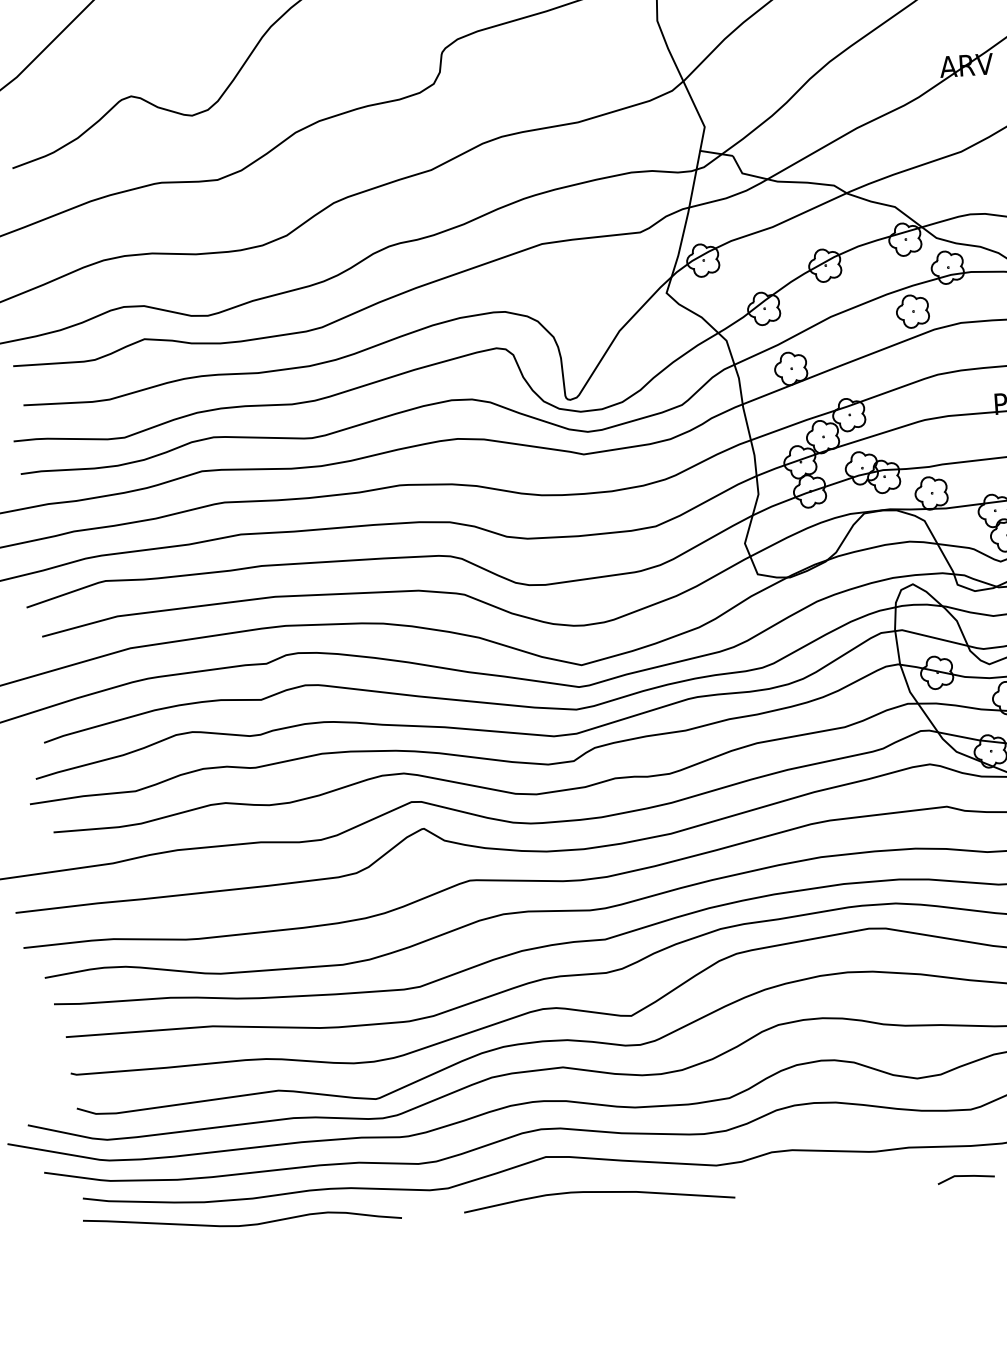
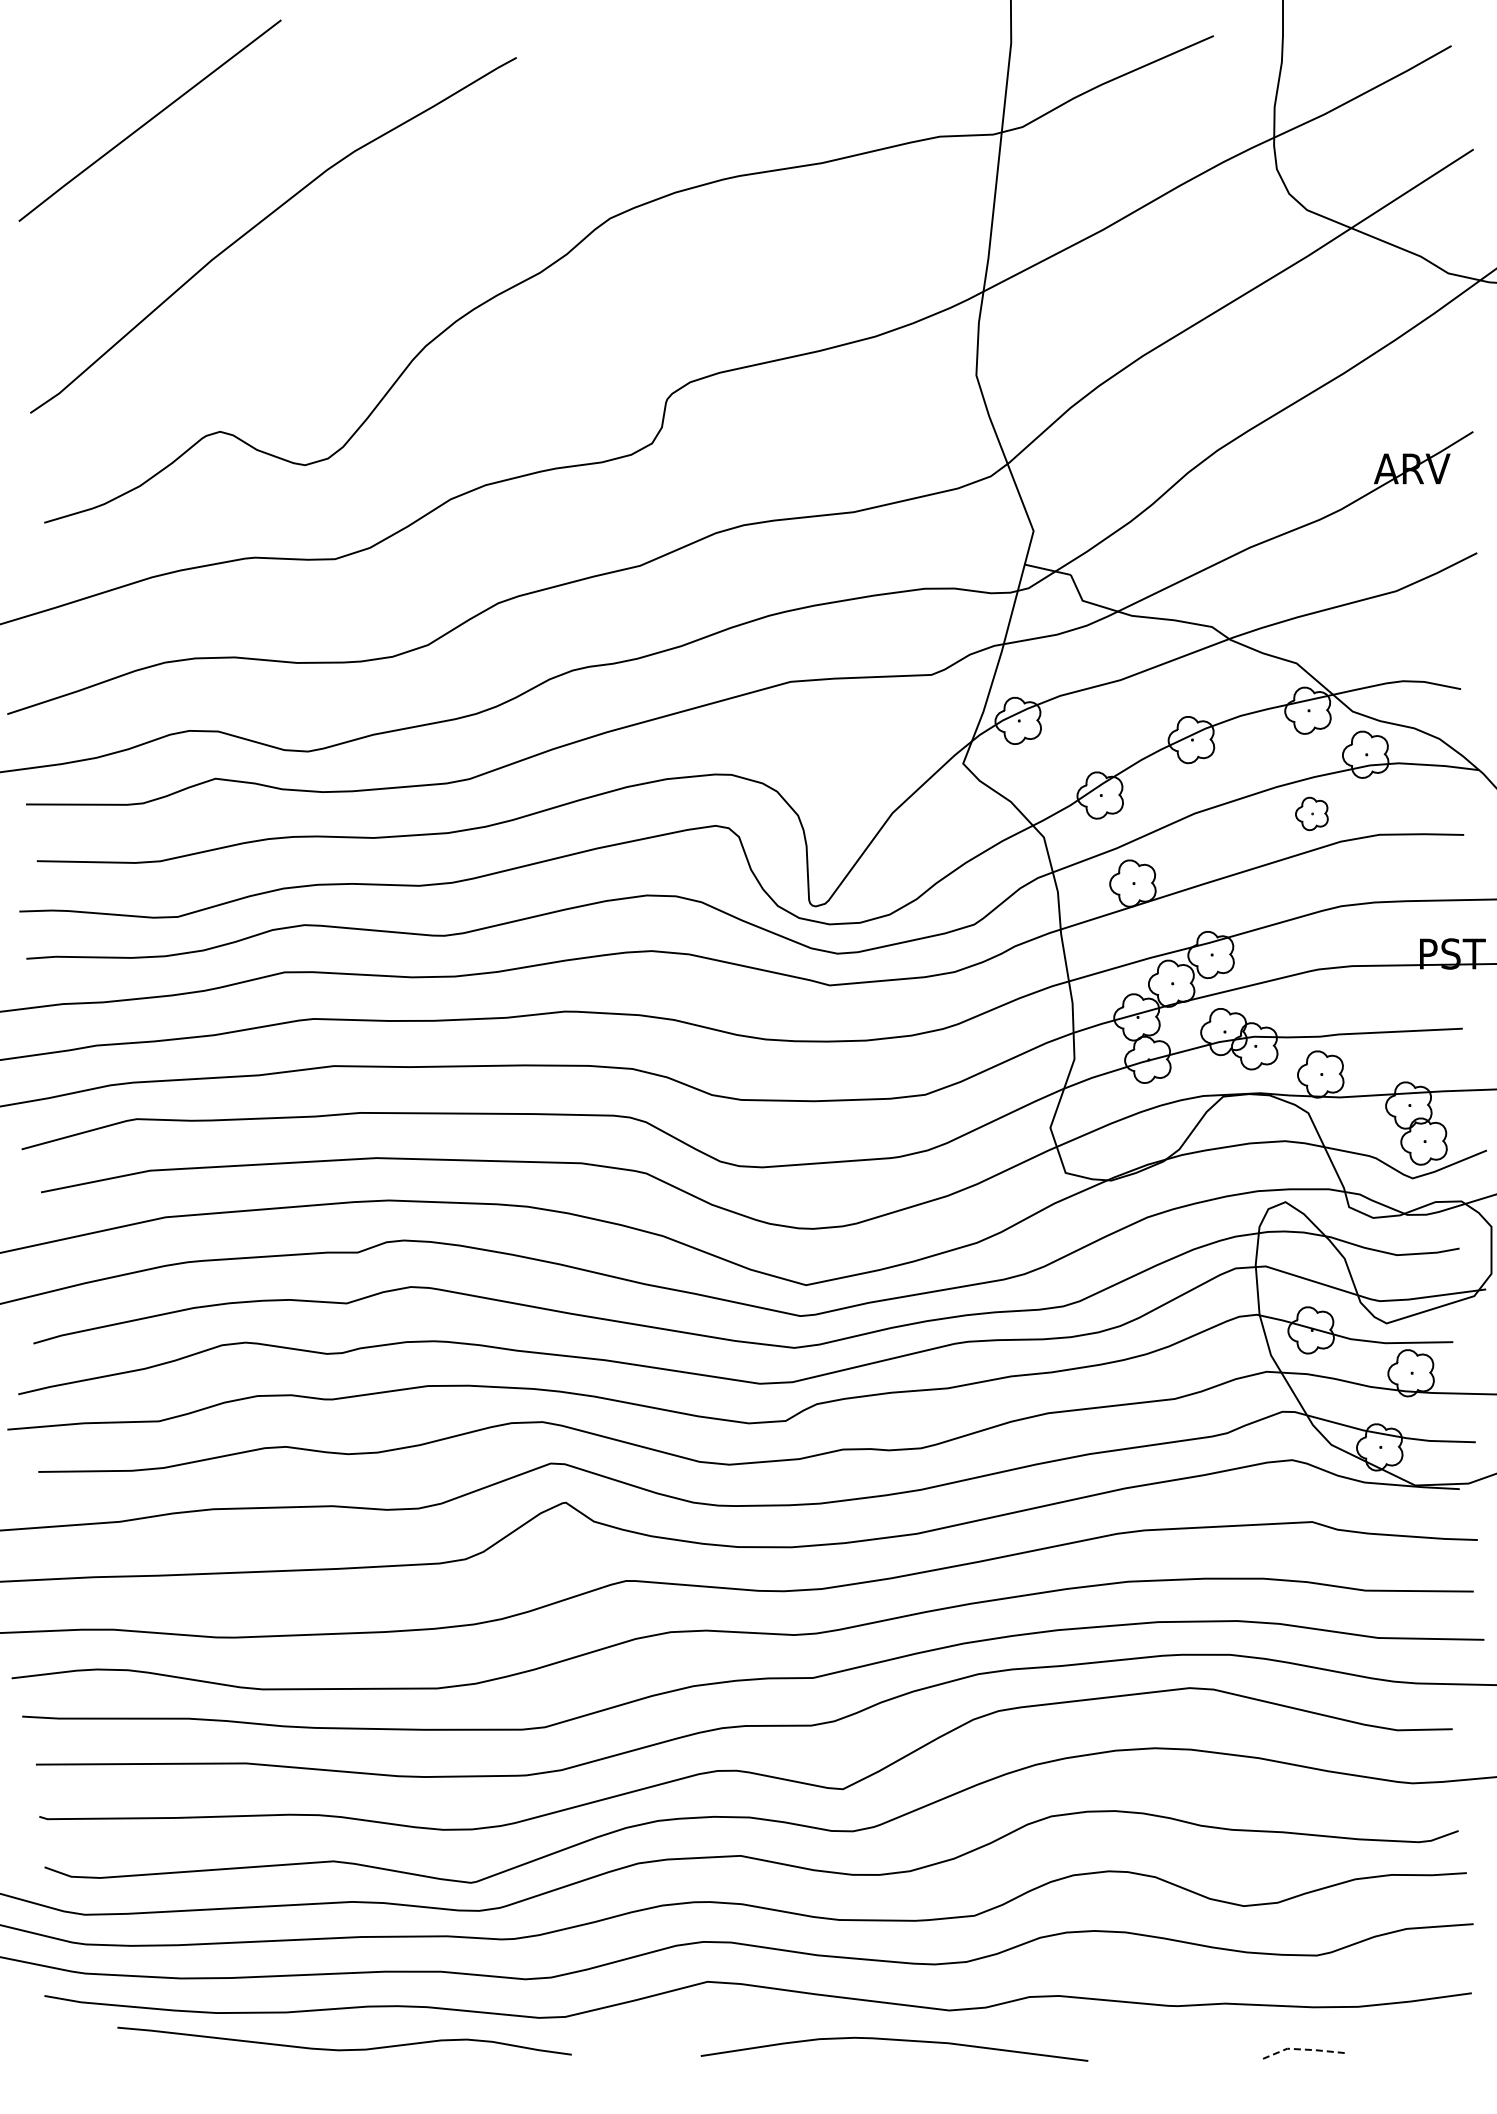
part: (912, 311) -> (1311, 813), size x0.7
line: (965, 1176) -> (1302, 2049), solid -> dashed
curve: (598, 1192) -> (894, 2040), moved
curve: (242, 1225) -> (344, 2049), moved

